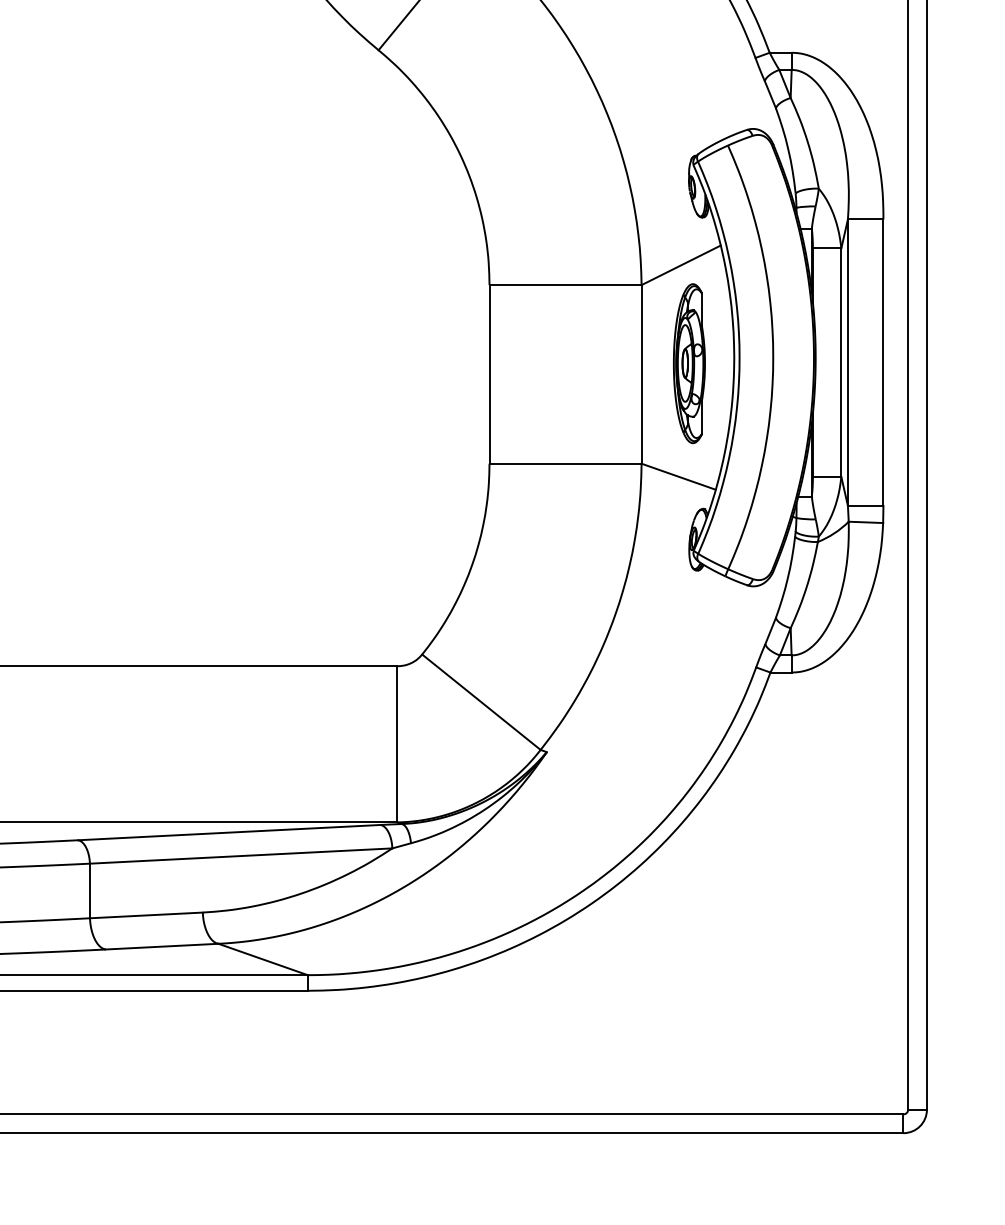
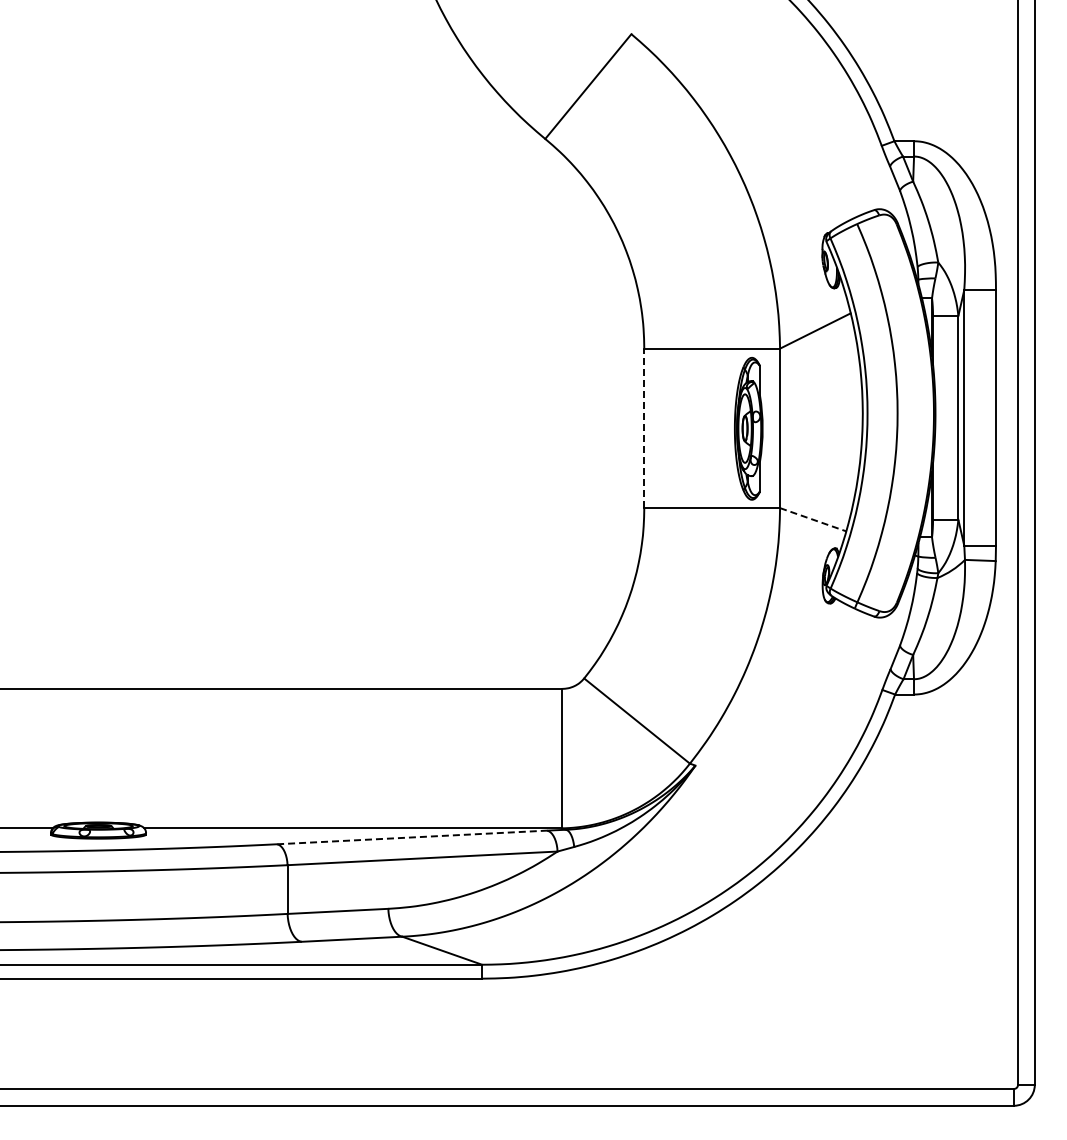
part: (689, 363) -> (748, 428), moved
line: (489, 374) -> (644, 428), solid -> dashed
line: (679, 476) -> (813, 519), solid -> dashed
line: (229, 832) -> (412, 837), solid -> dashed

